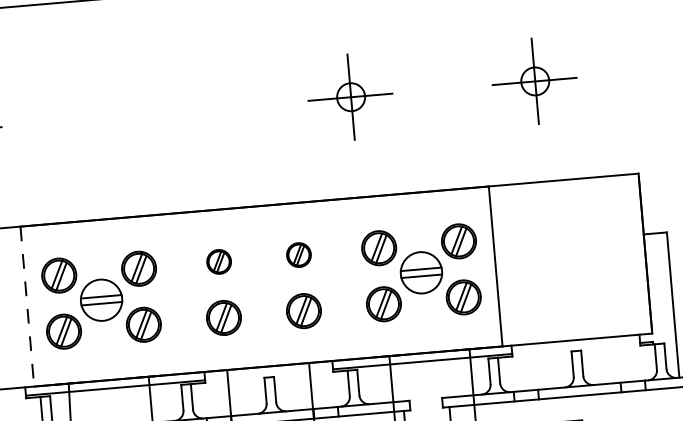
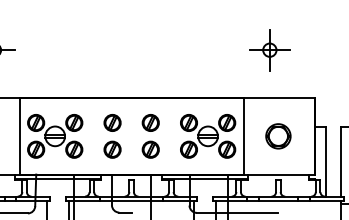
part: (350, 97) -> (181, 50), removed
part: (298, 254) -> (150, 122), size x1.43
part: (218, 260) -> (112, 122), size x1.43
part: (568, 260) -> (278, 136), added
line: (26, 306) -> (19, 136), dashed -> solid

